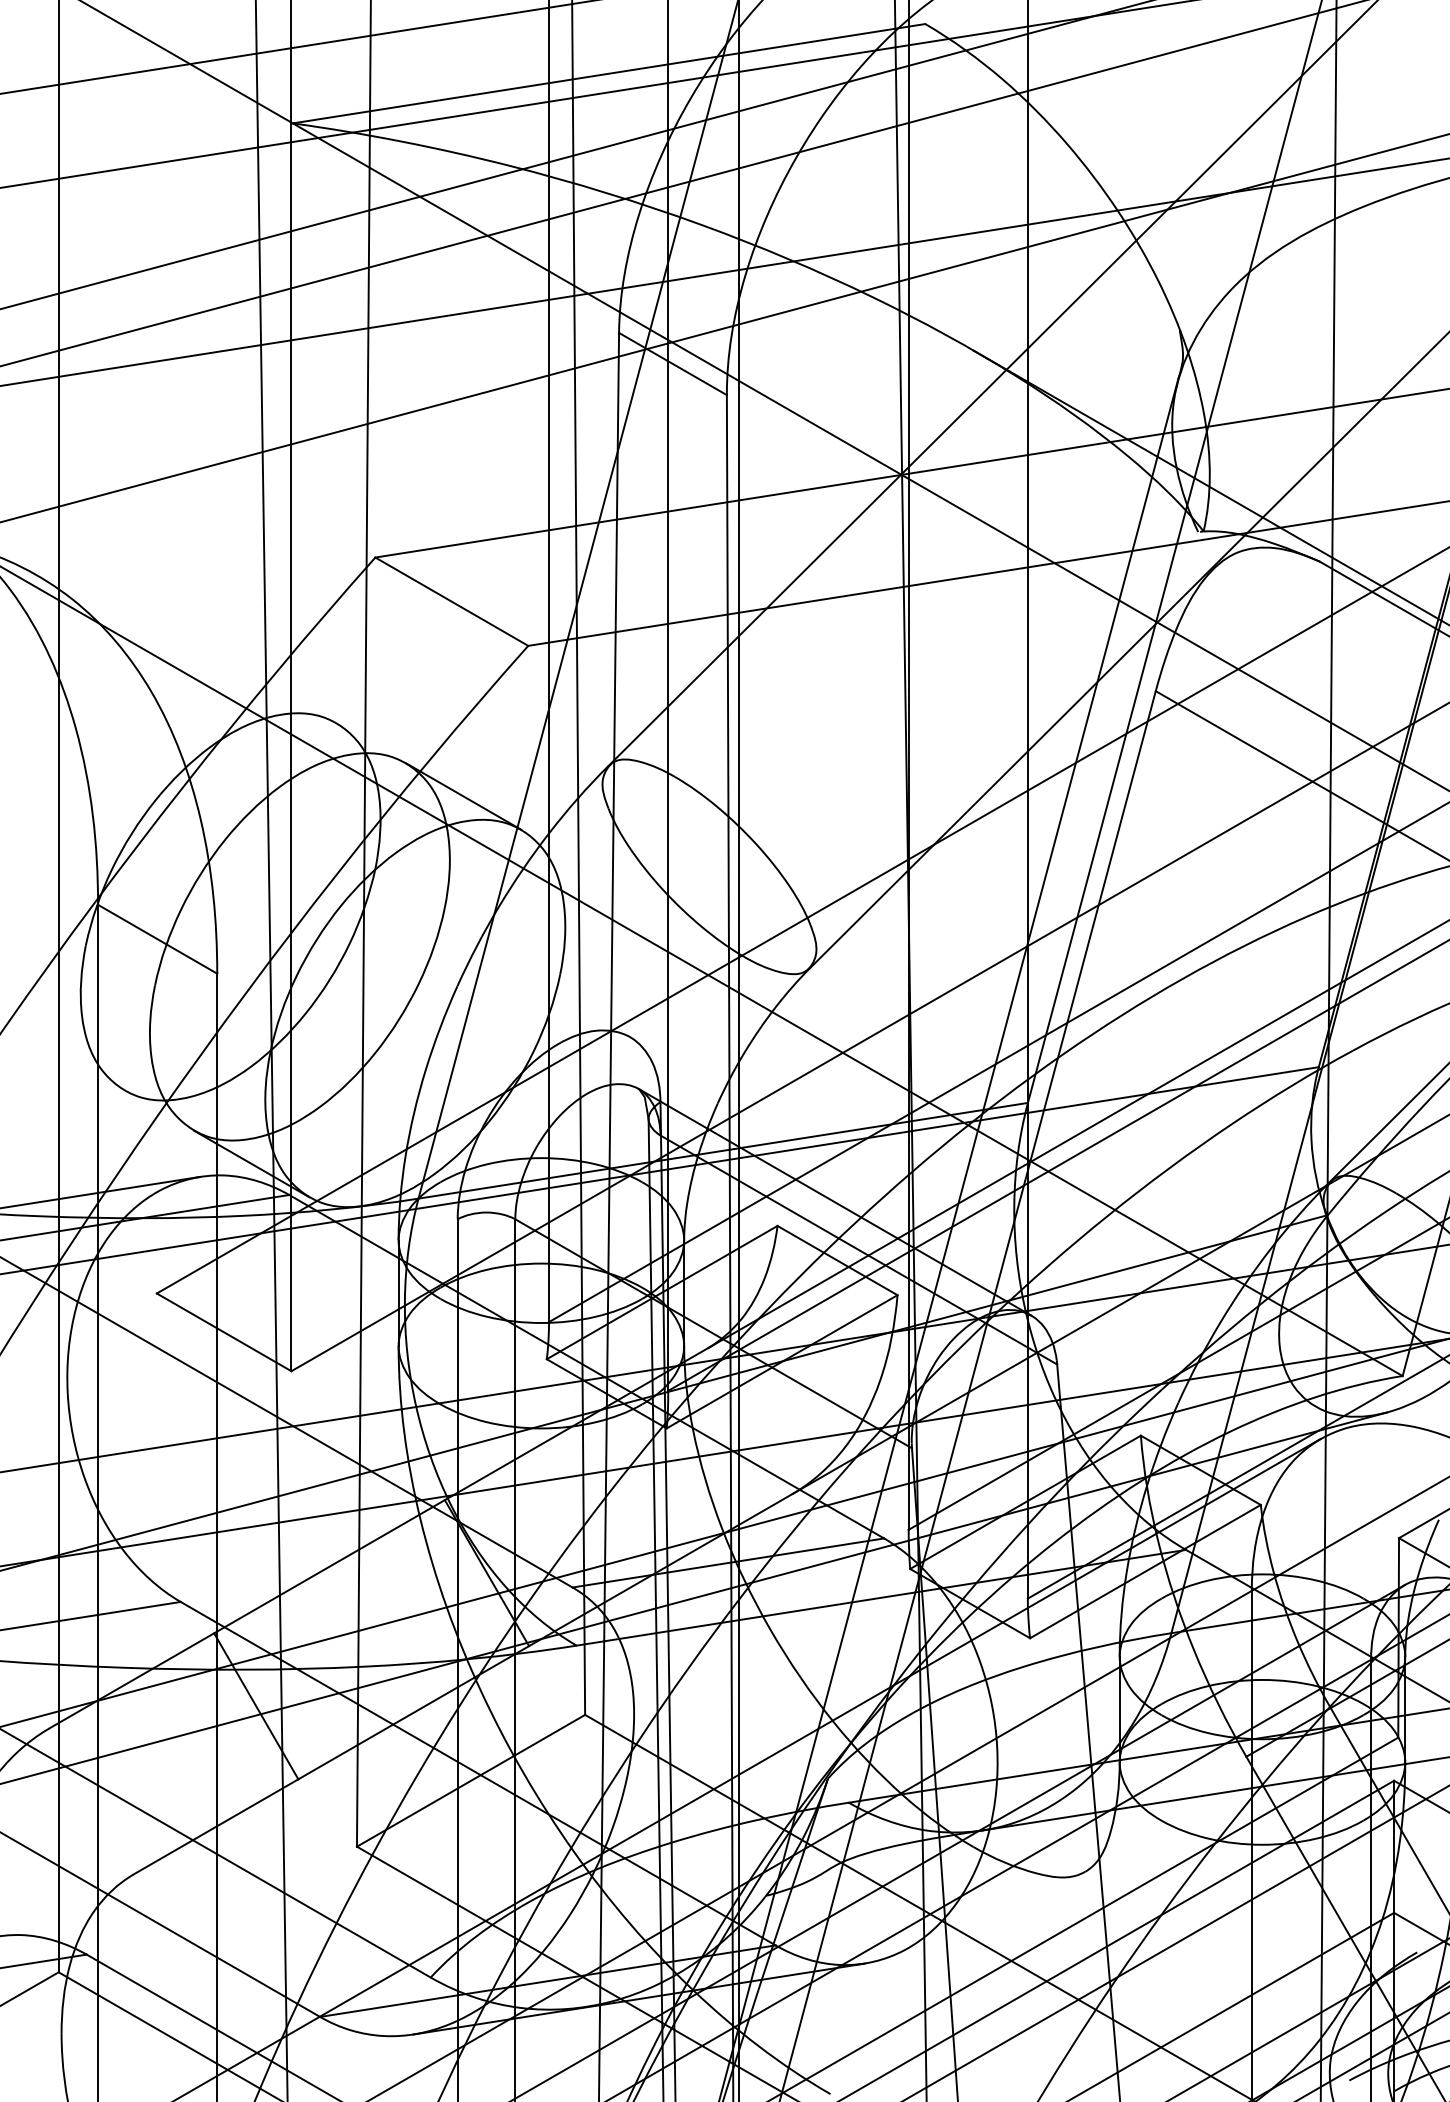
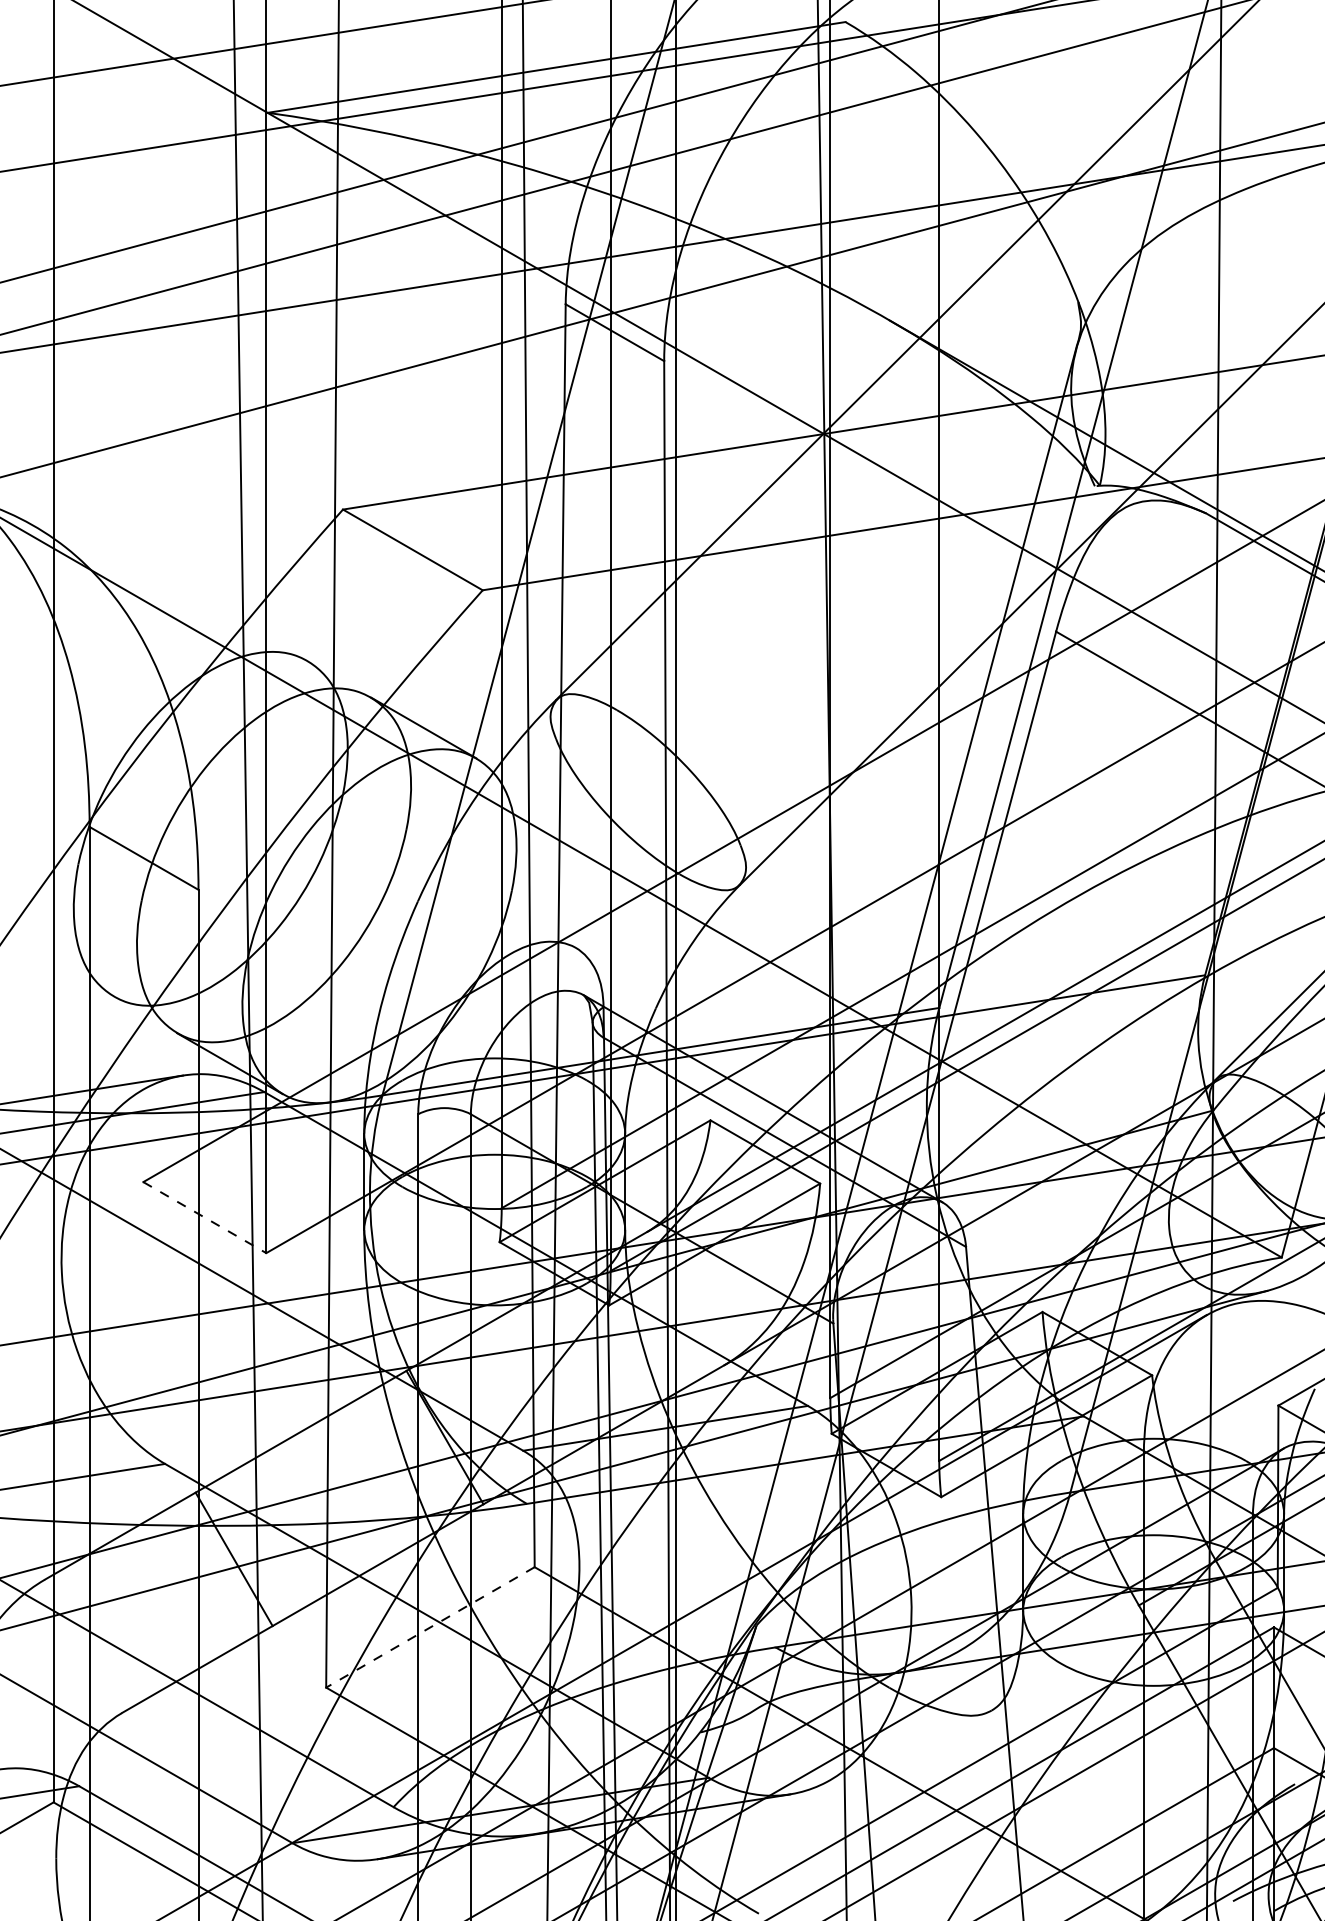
line: (224, 1332) -> (205, 1217), solid -> dashed
line: (471, 1780) -> (430, 1627), solid -> dashed

